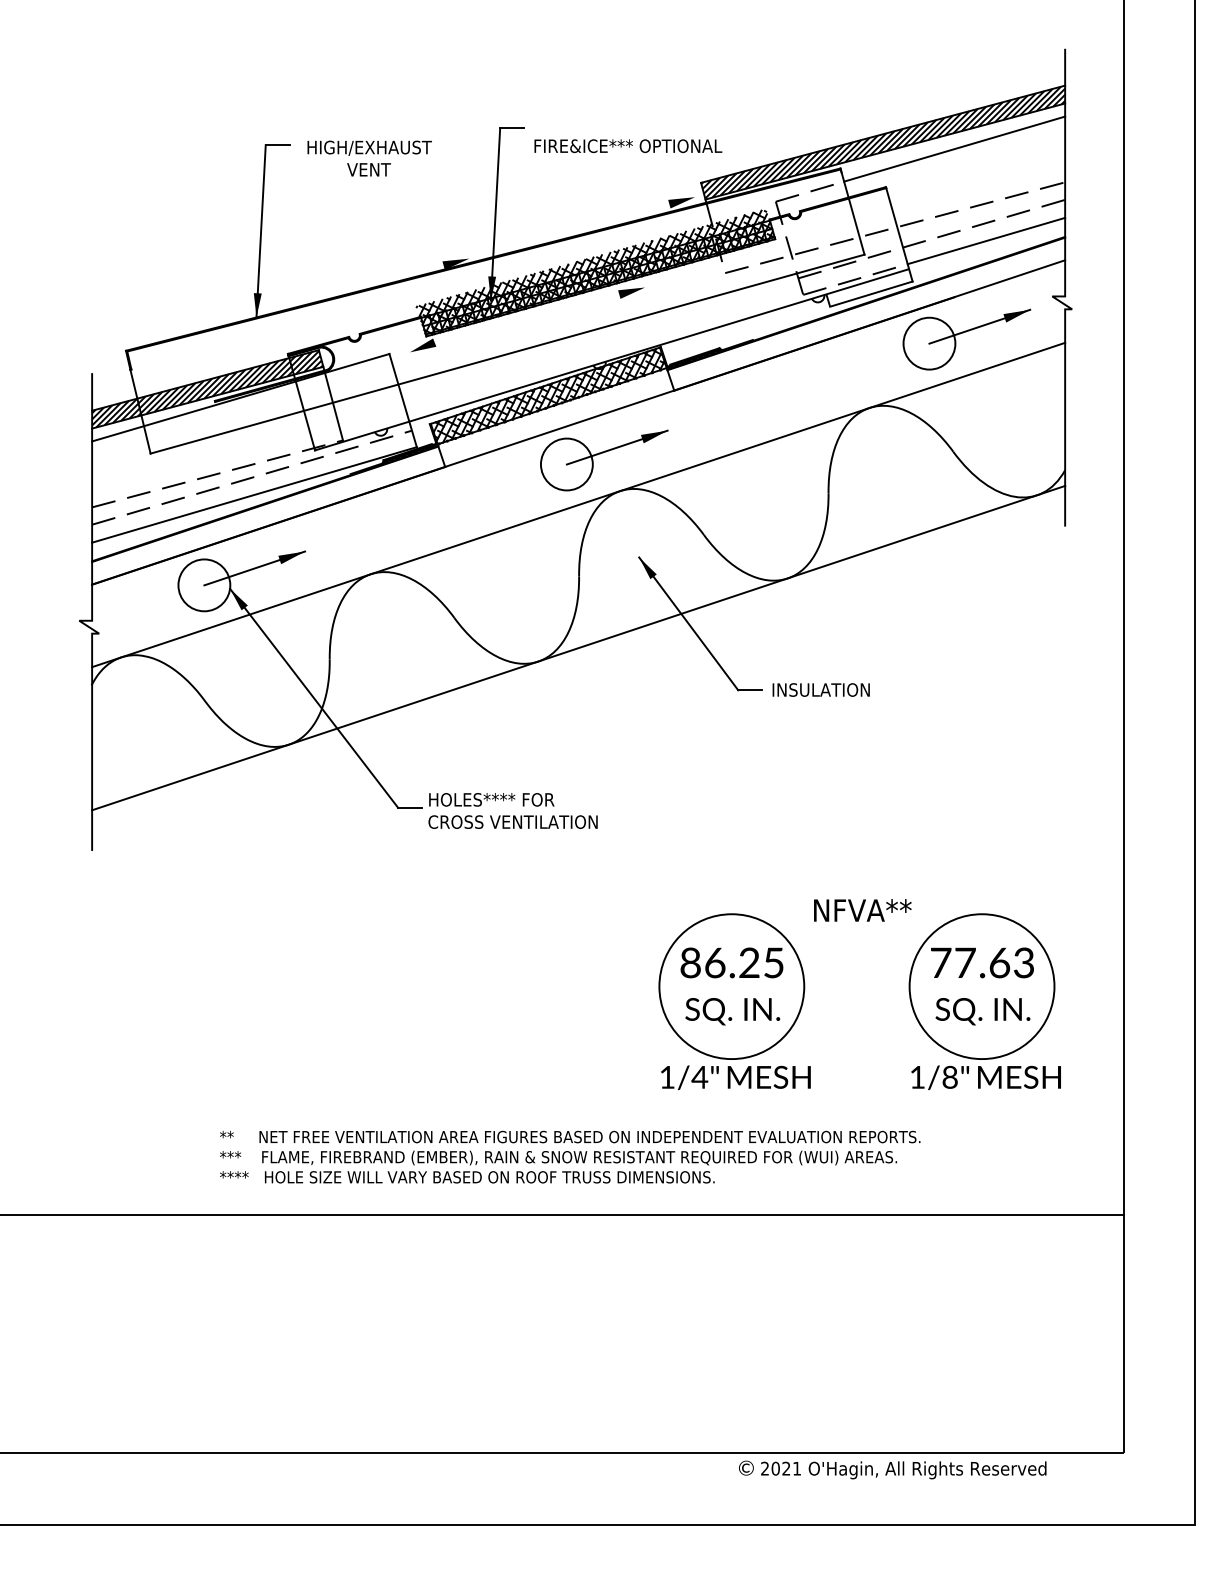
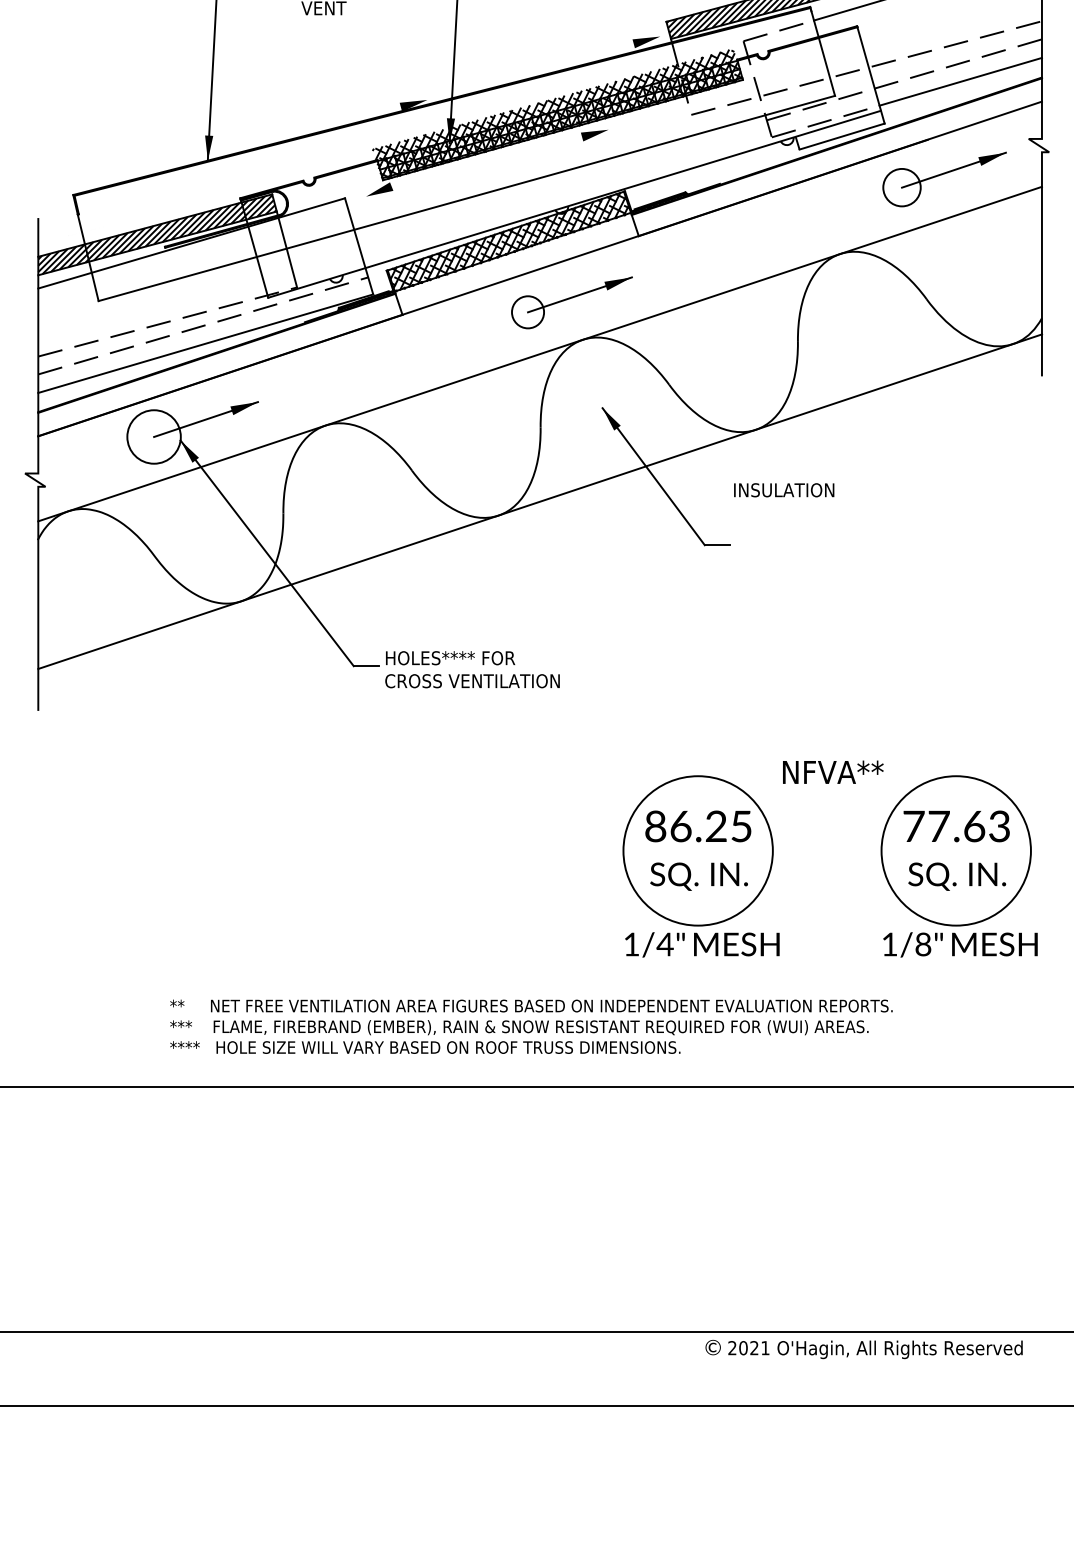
circle: (929, 343) -> (902, 187), size x0.7
circle: (566, 464) -> (527, 312), size x0.6
text: (820, 689) -> (783, 489), moved

